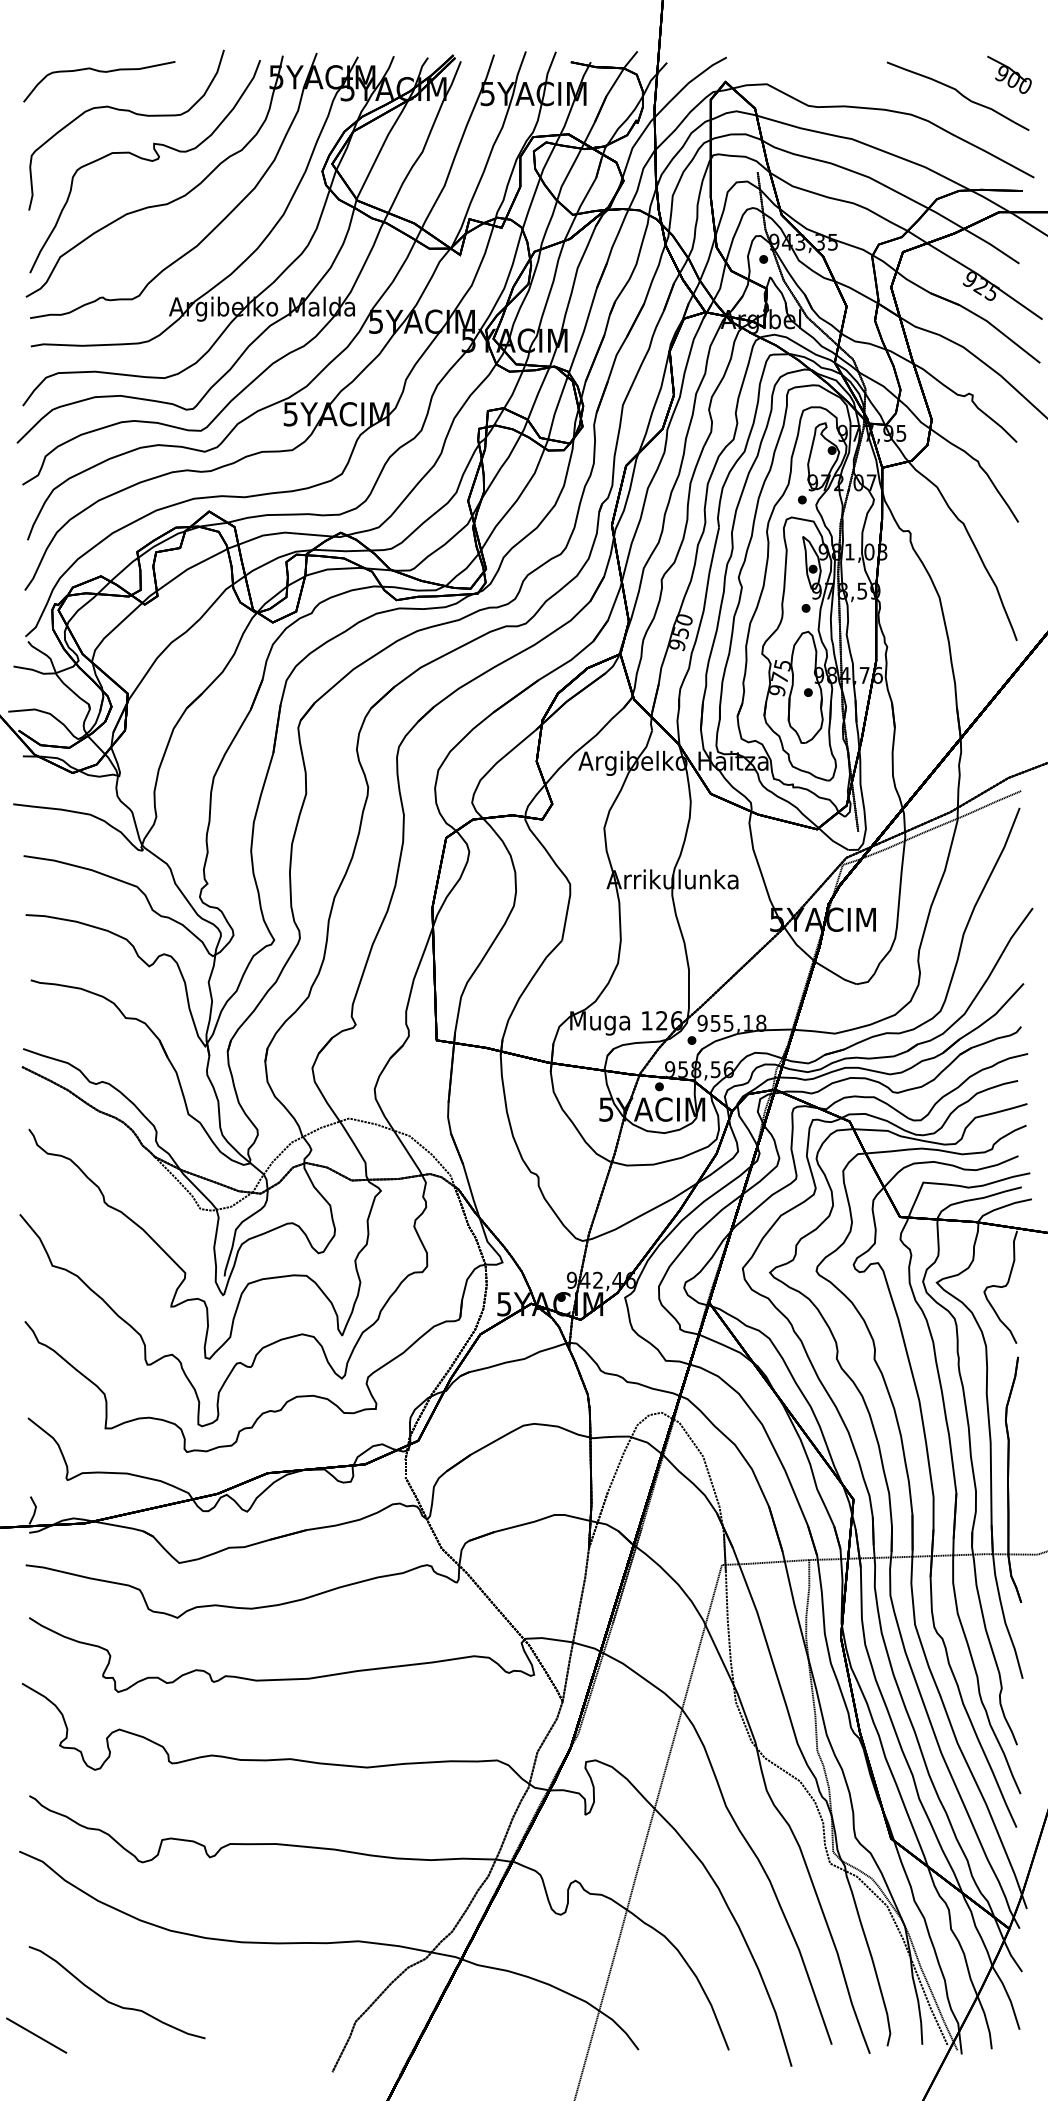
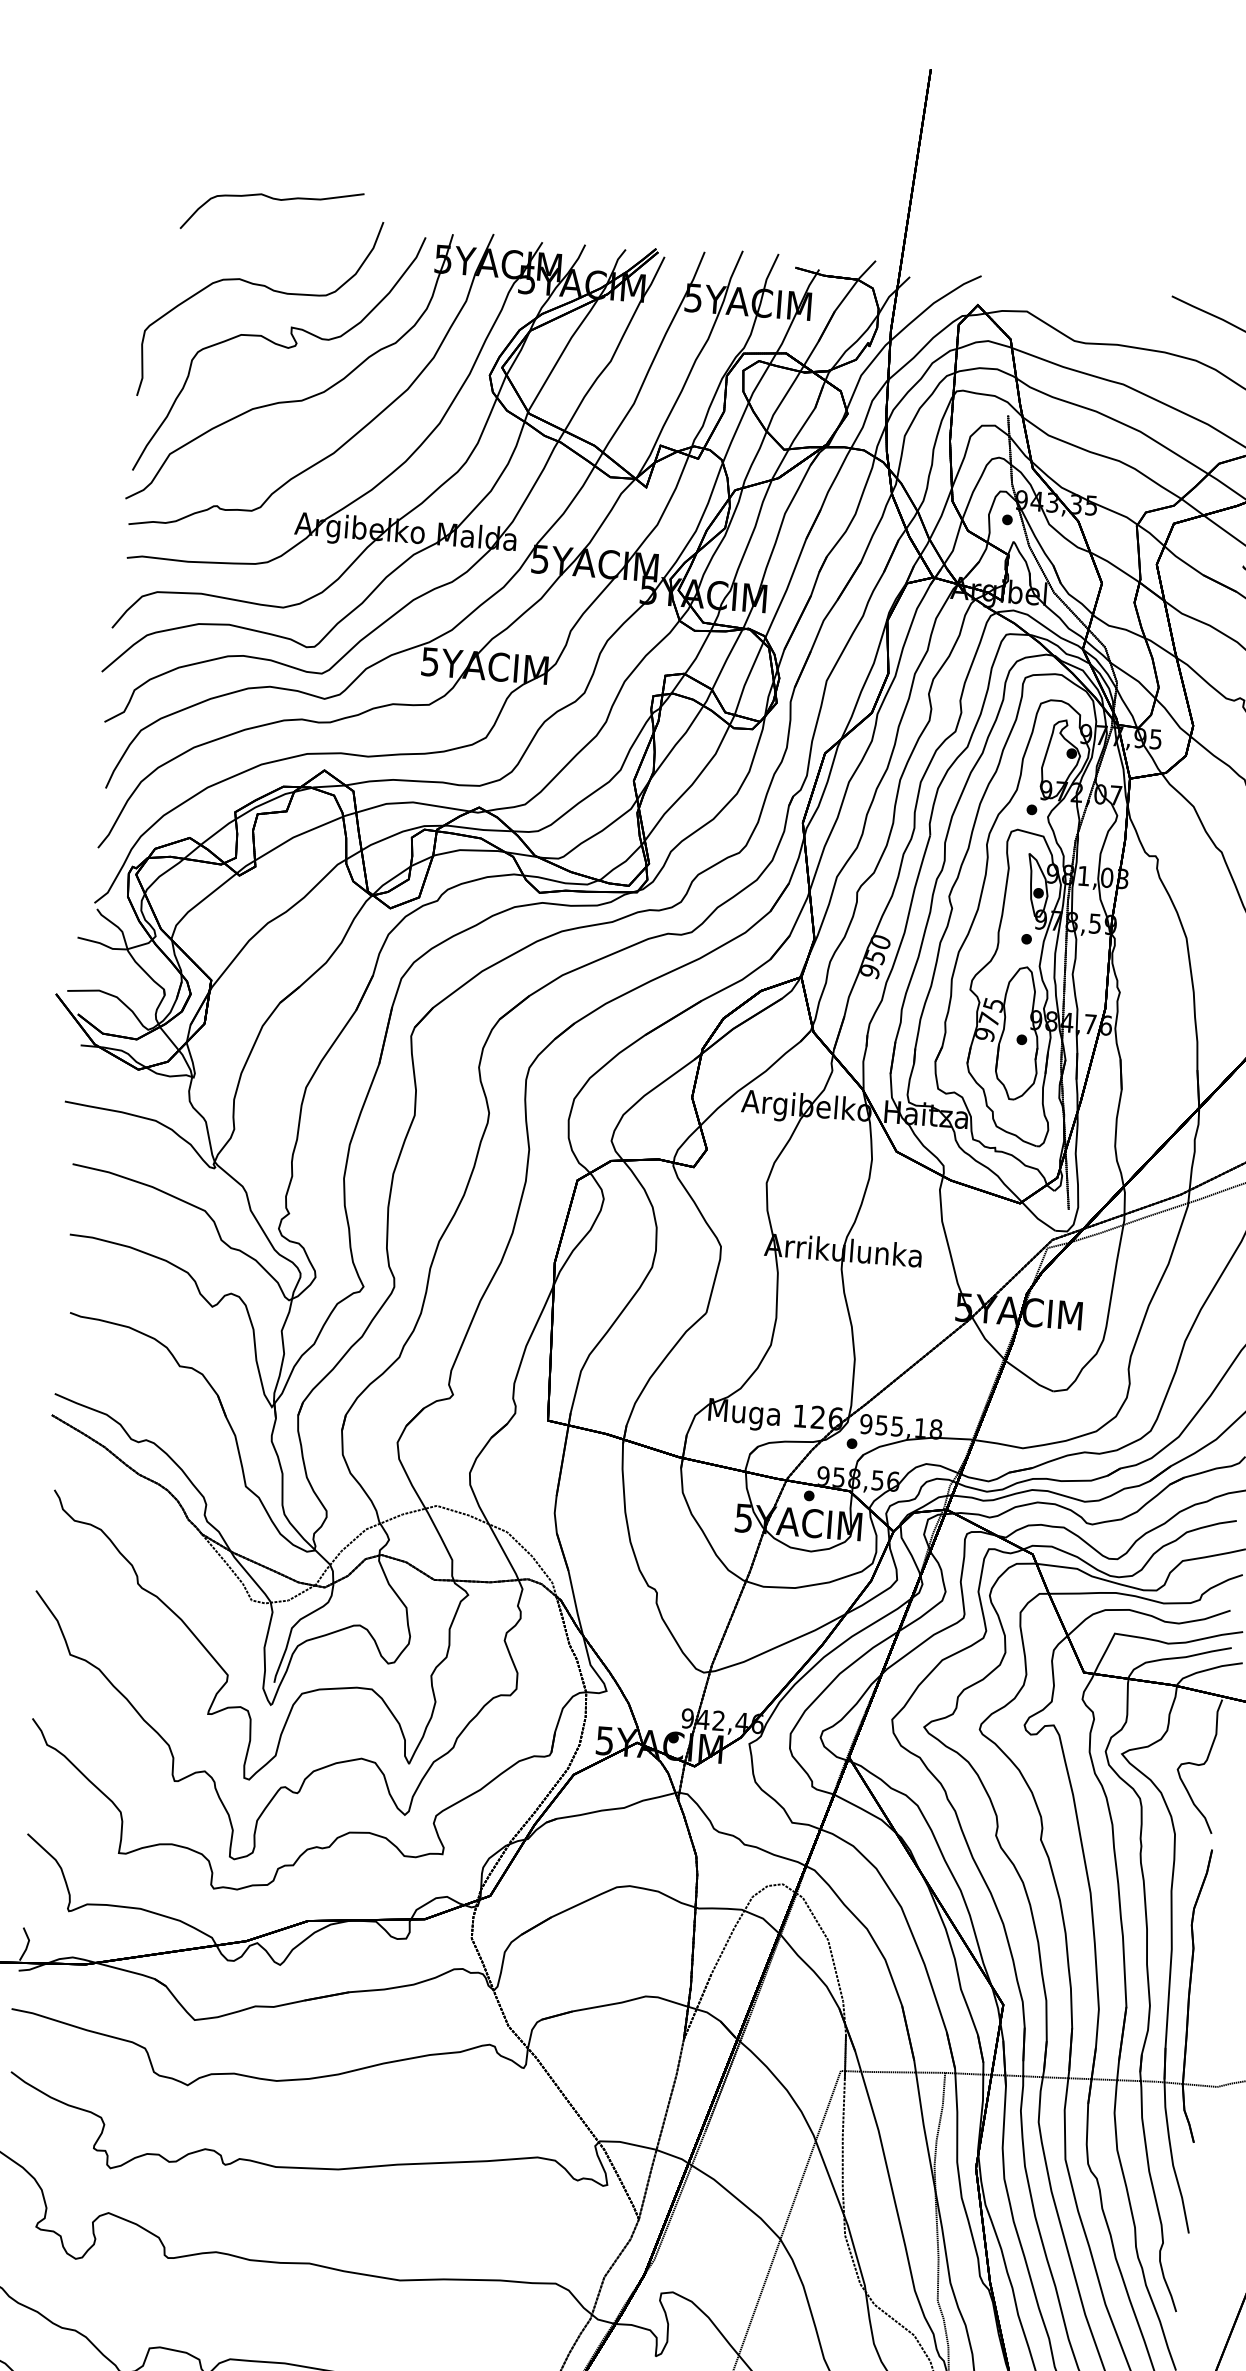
curve: (99, 72) -> (273, 200), moved

